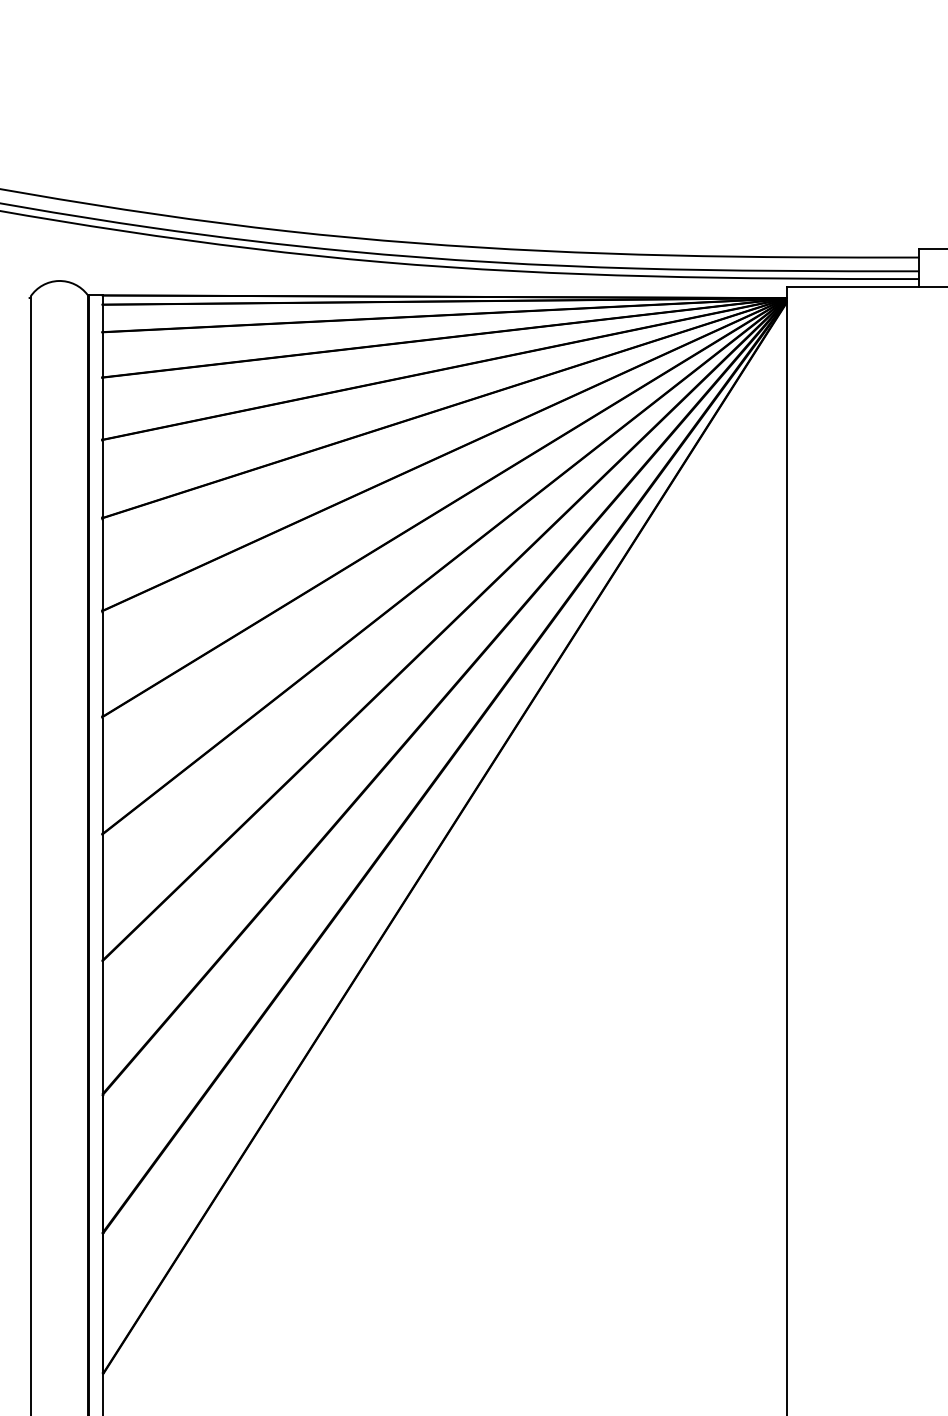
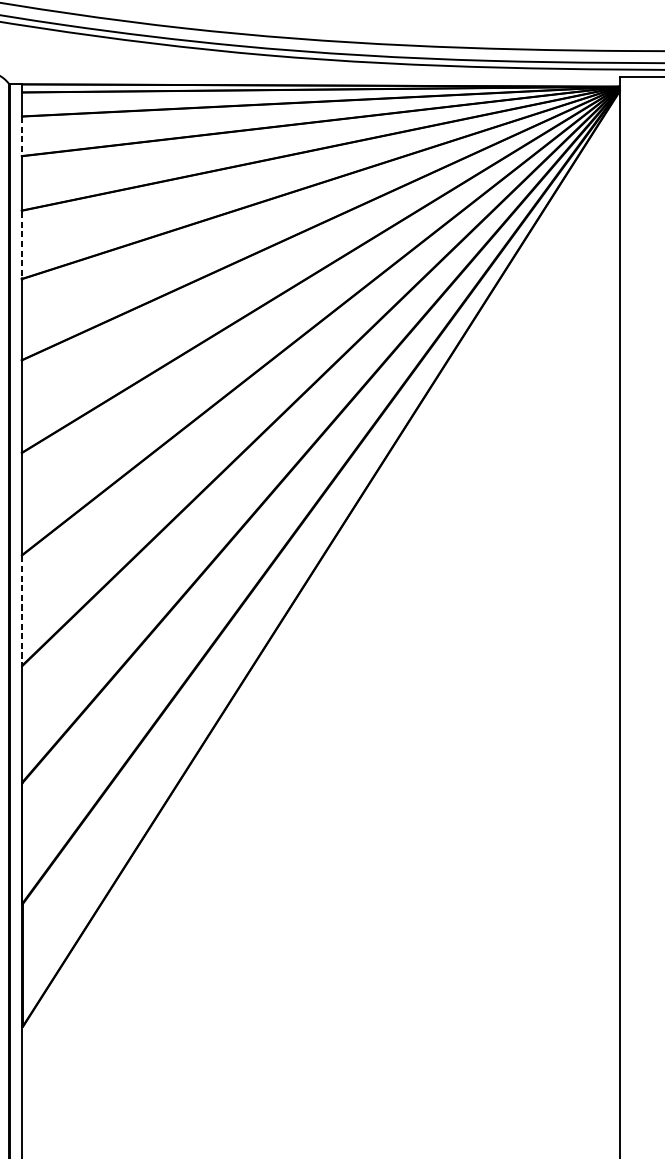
line: (102, 355) -> (22, 136), solid -> dashed
line: (102, 479) -> (22, 245), solid -> dashed
line: (102, 898) -> (22, 611), solid -> dashed

